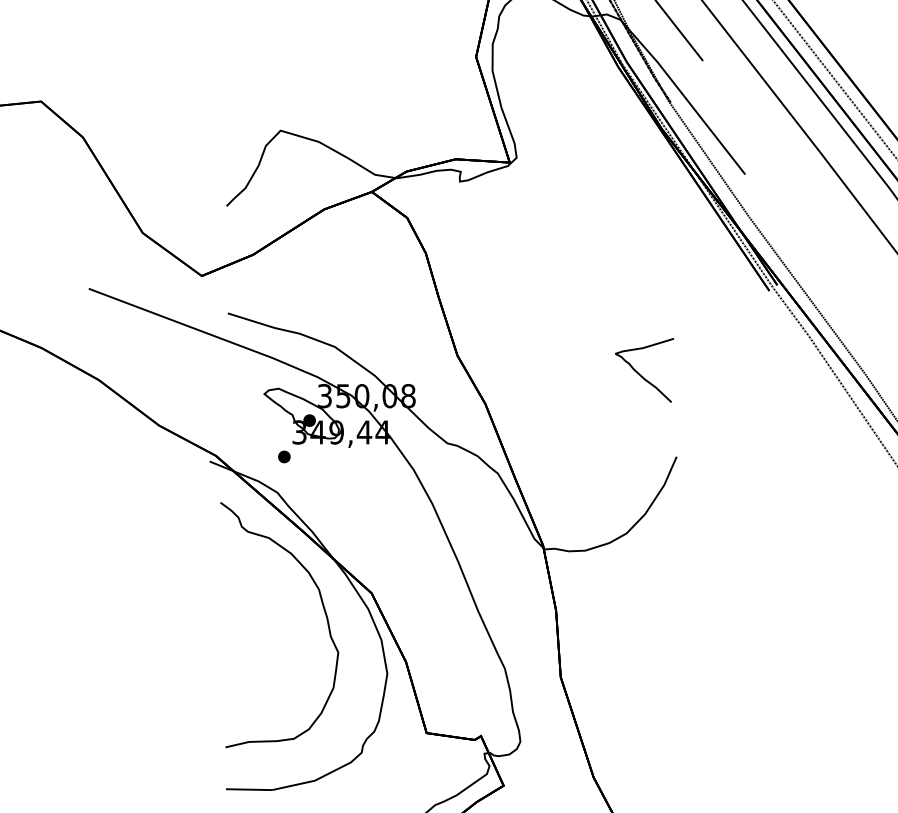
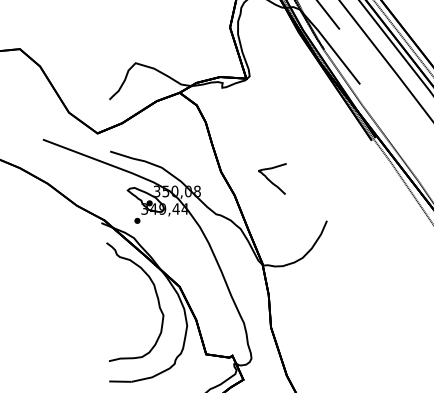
curve: (640, 373) -> (270, 180), moved

